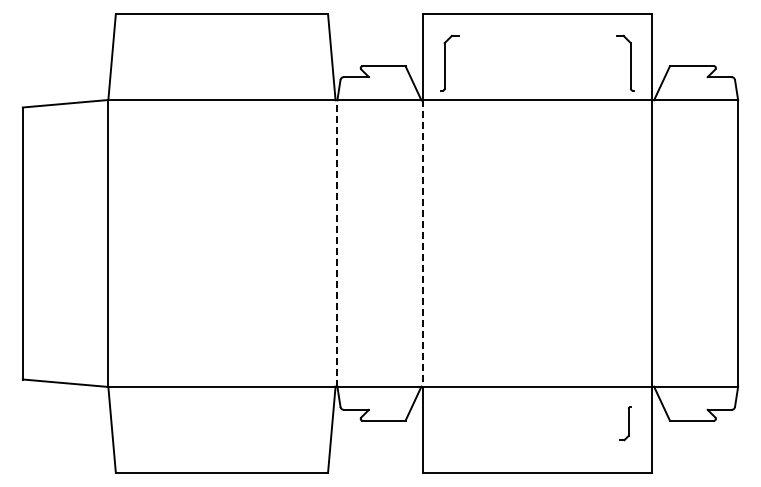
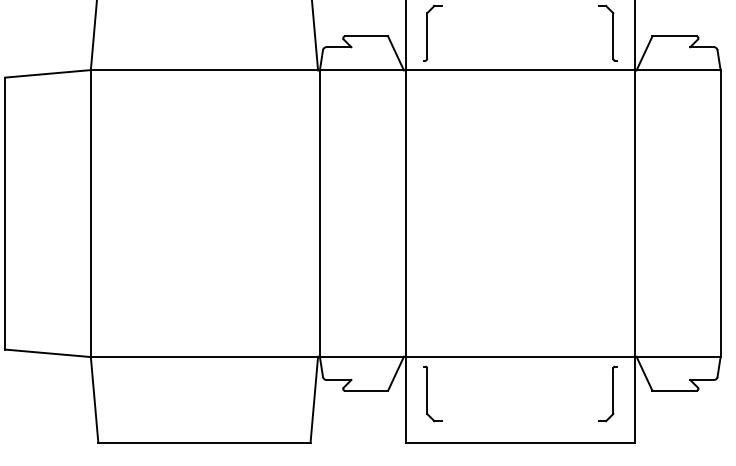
line: (337, 242) -> (320, 212), dashed -> solid
line: (423, 243) -> (406, 213), dashed -> solid
part: (449, 423) -> (432, 393), added
part: (625, 423) -> (608, 393), size x1.67

